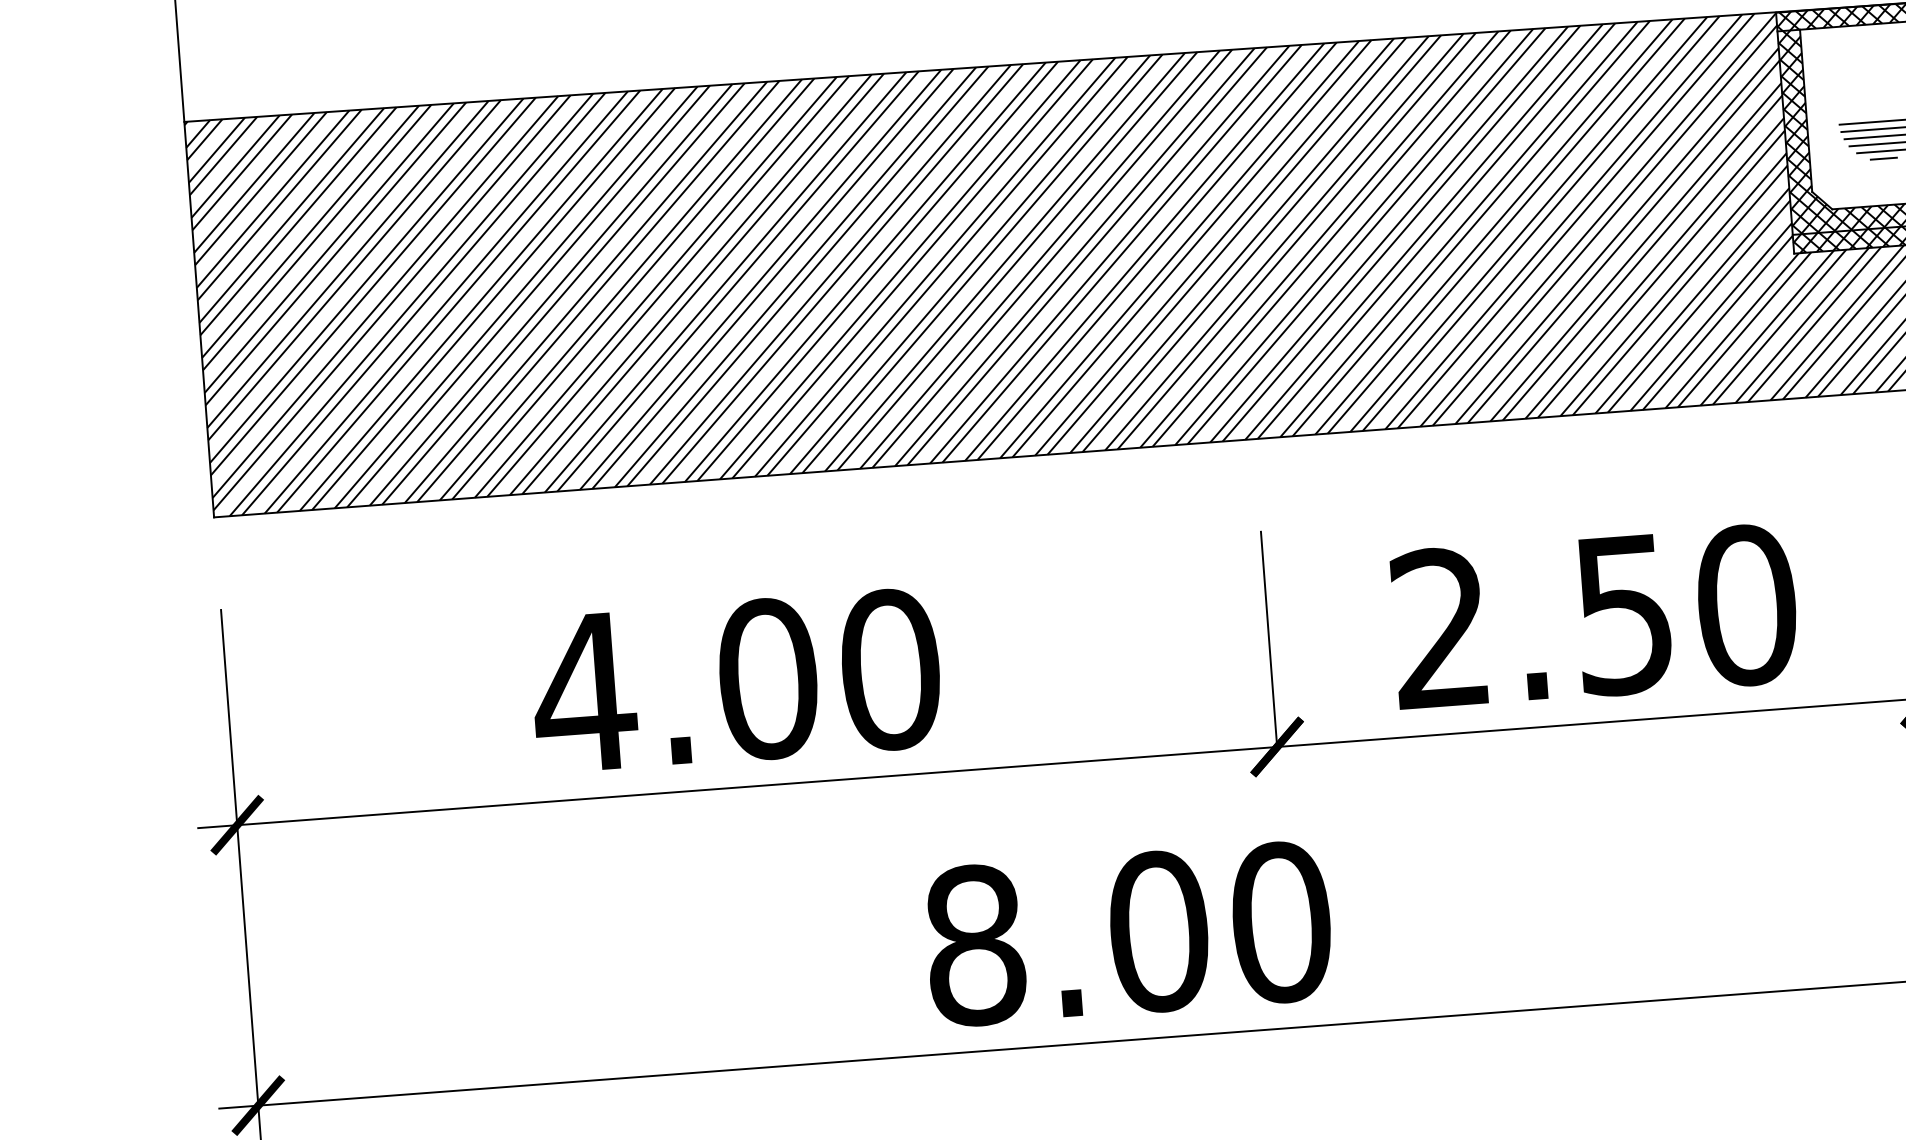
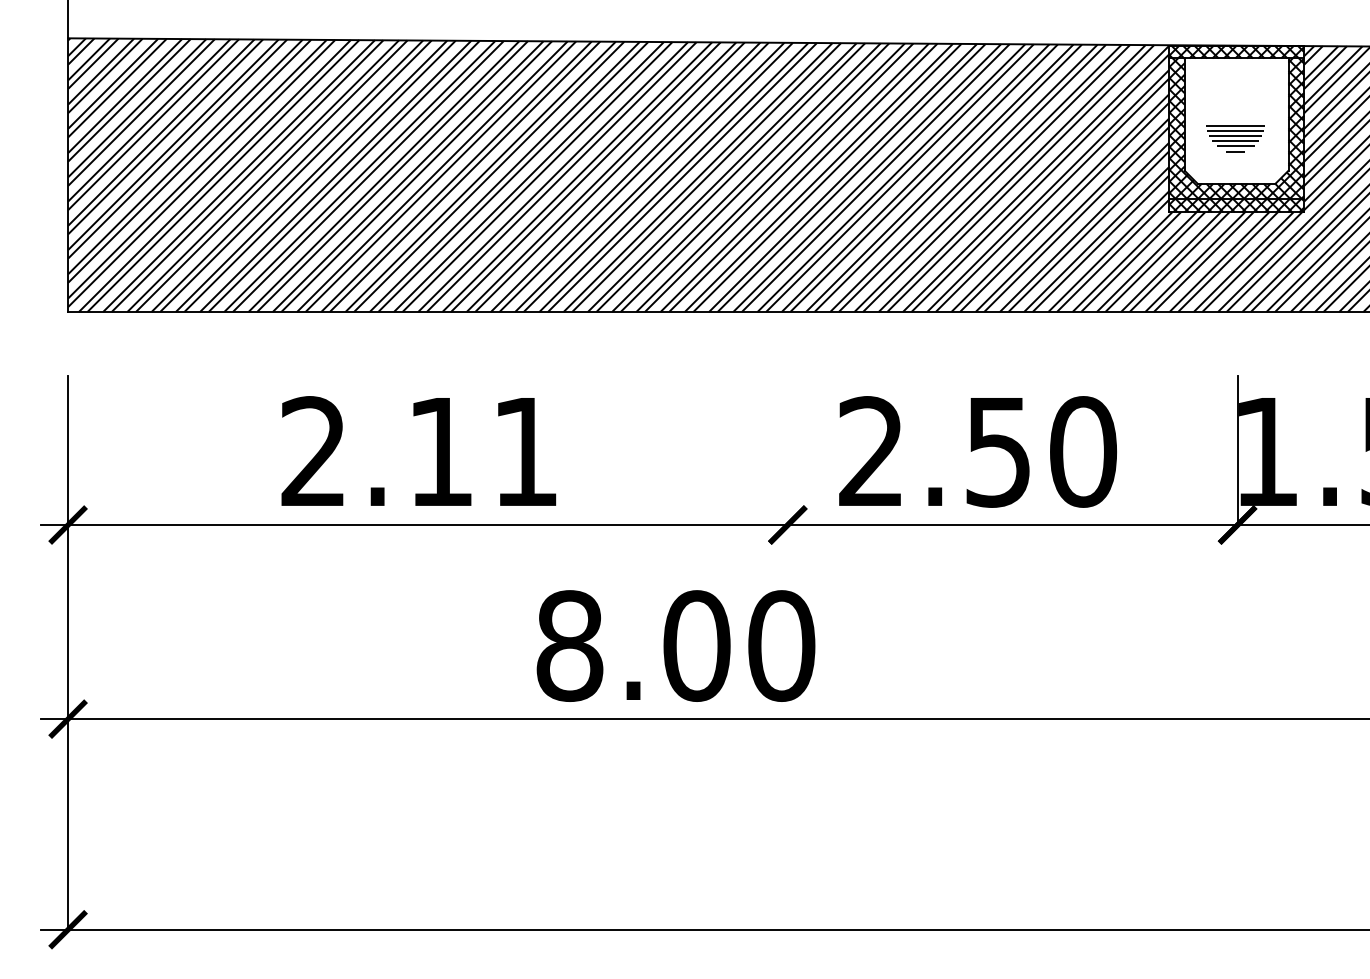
text: (1593, 616) -> (977, 451), moved
line: (1268, 639) -> (787, 450), removed
text: (735, 680) -> (418, 451), 4.00 -> 2.11

